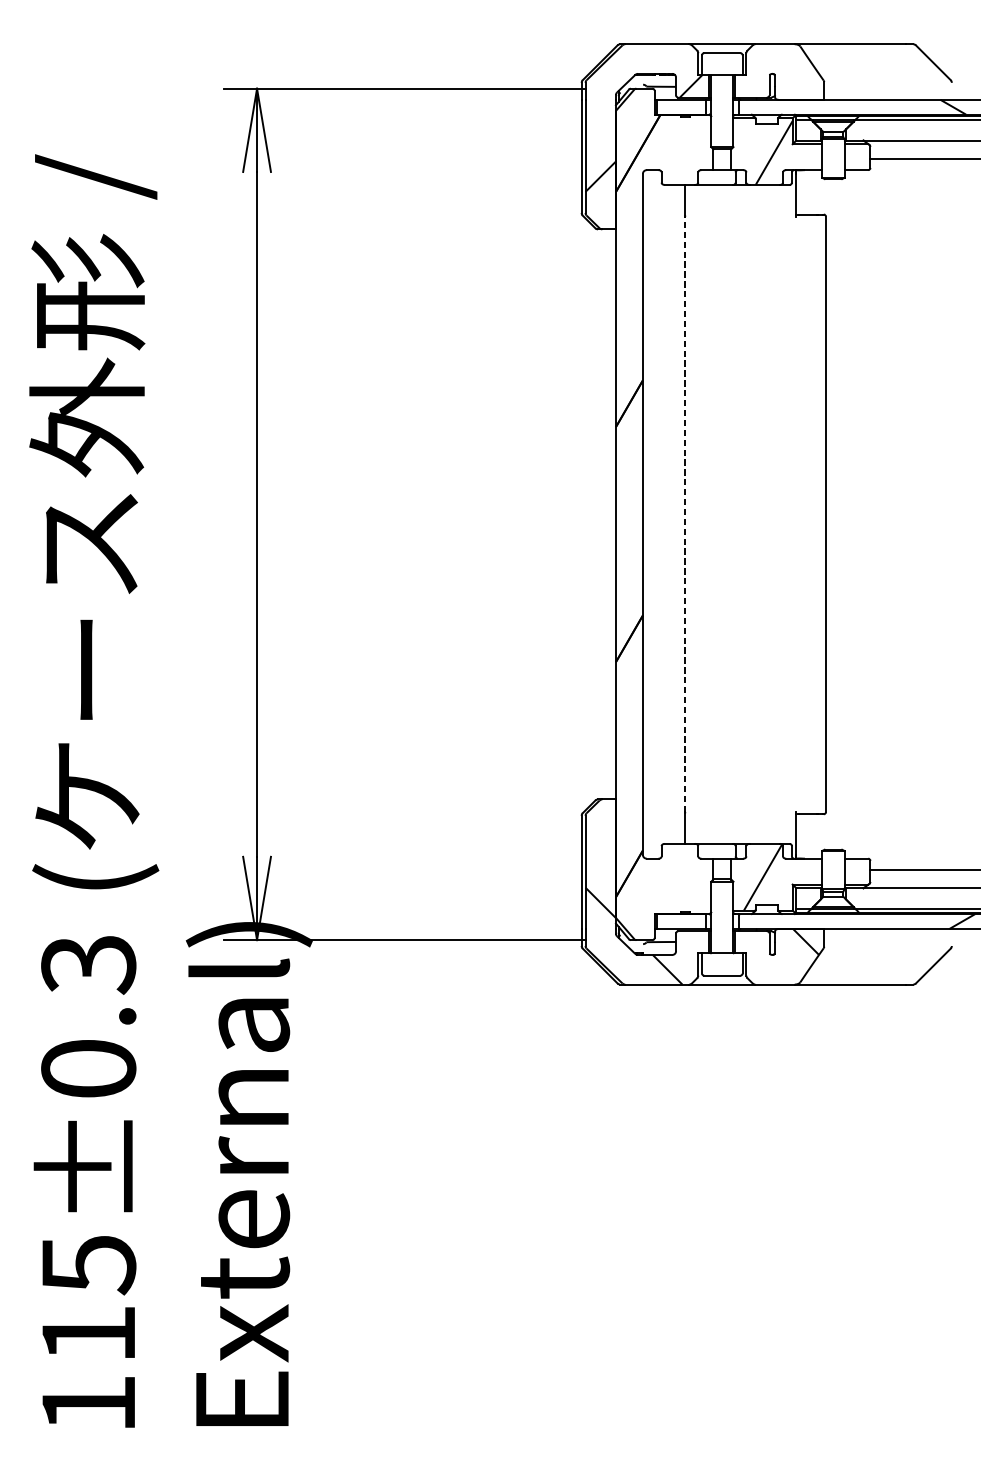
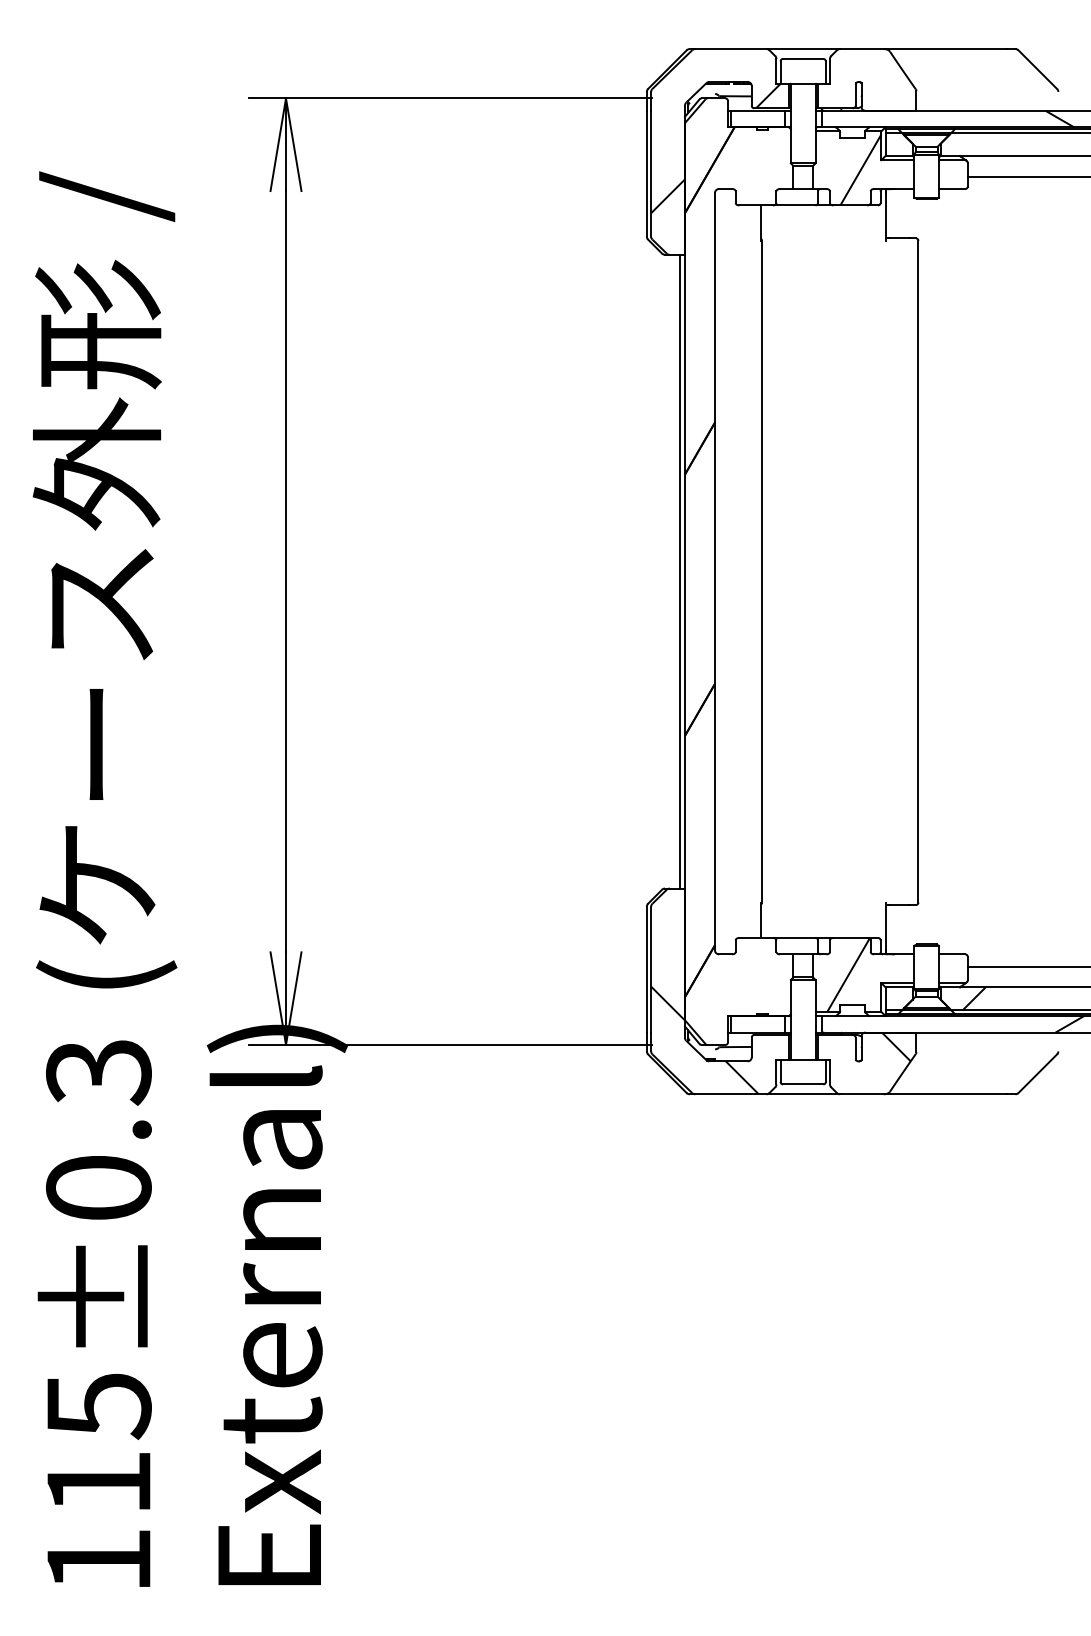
line: (611, 514) -> (679, 571), added
line: (685, 514) -> (762, 571), dashed -> solid
hatch: (875, 898) -> (973, 998), added

